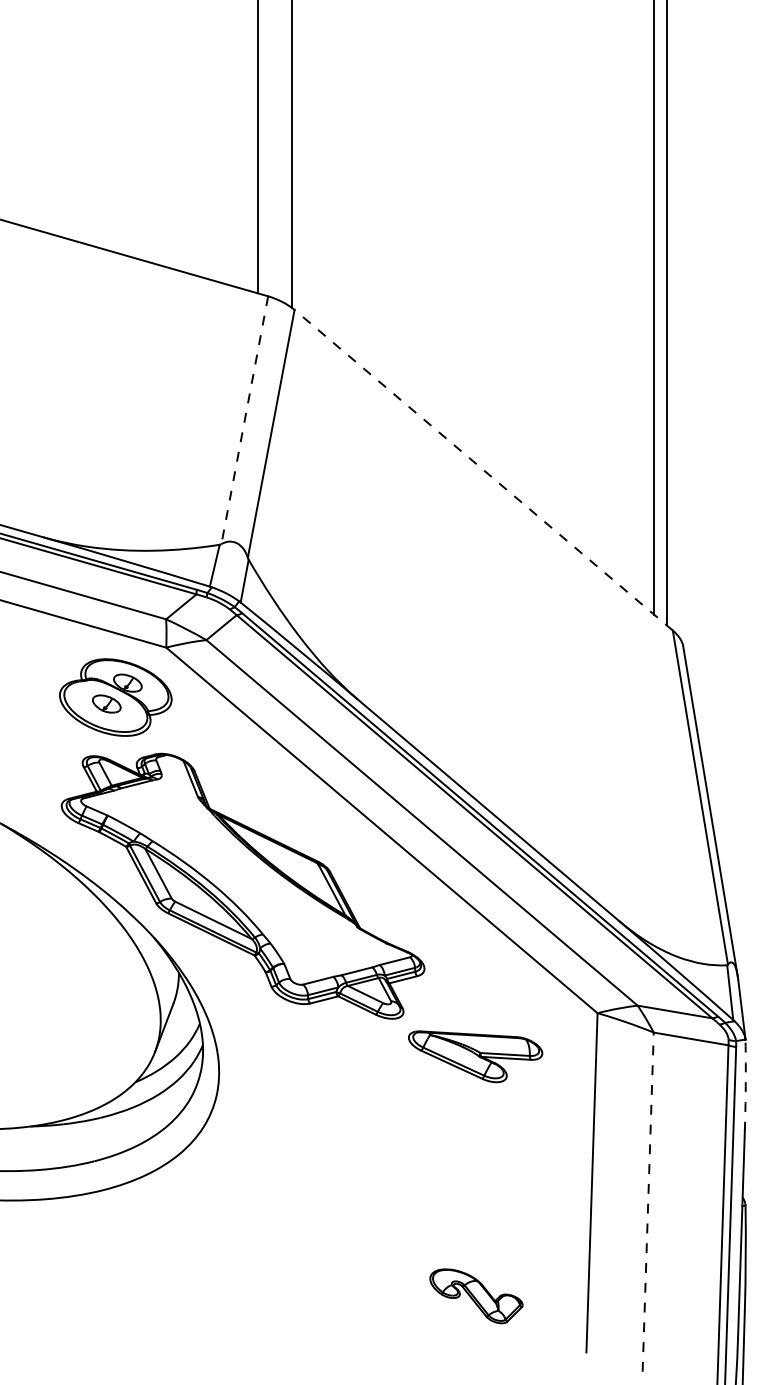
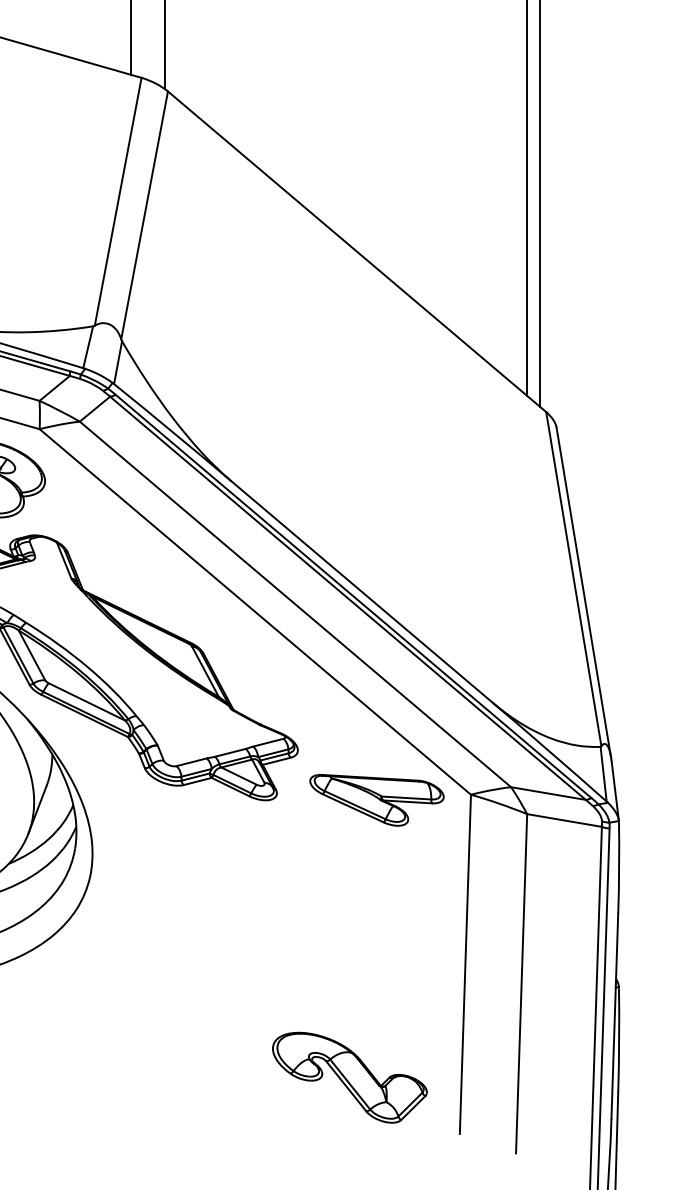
line: (244, 420) -> (117, 202), dashed -> solid
line: (483, 470) -> (356, 252), dashed -> solid
part: (475, 1056) -> (376, 800), moved
arc: (745, 1086) -> (618, 868), dashed -> solid
line: (648, 1202) -> (521, 984), dashed -> solid
part: (476, 1296) -> (349, 1078), size x1.67

